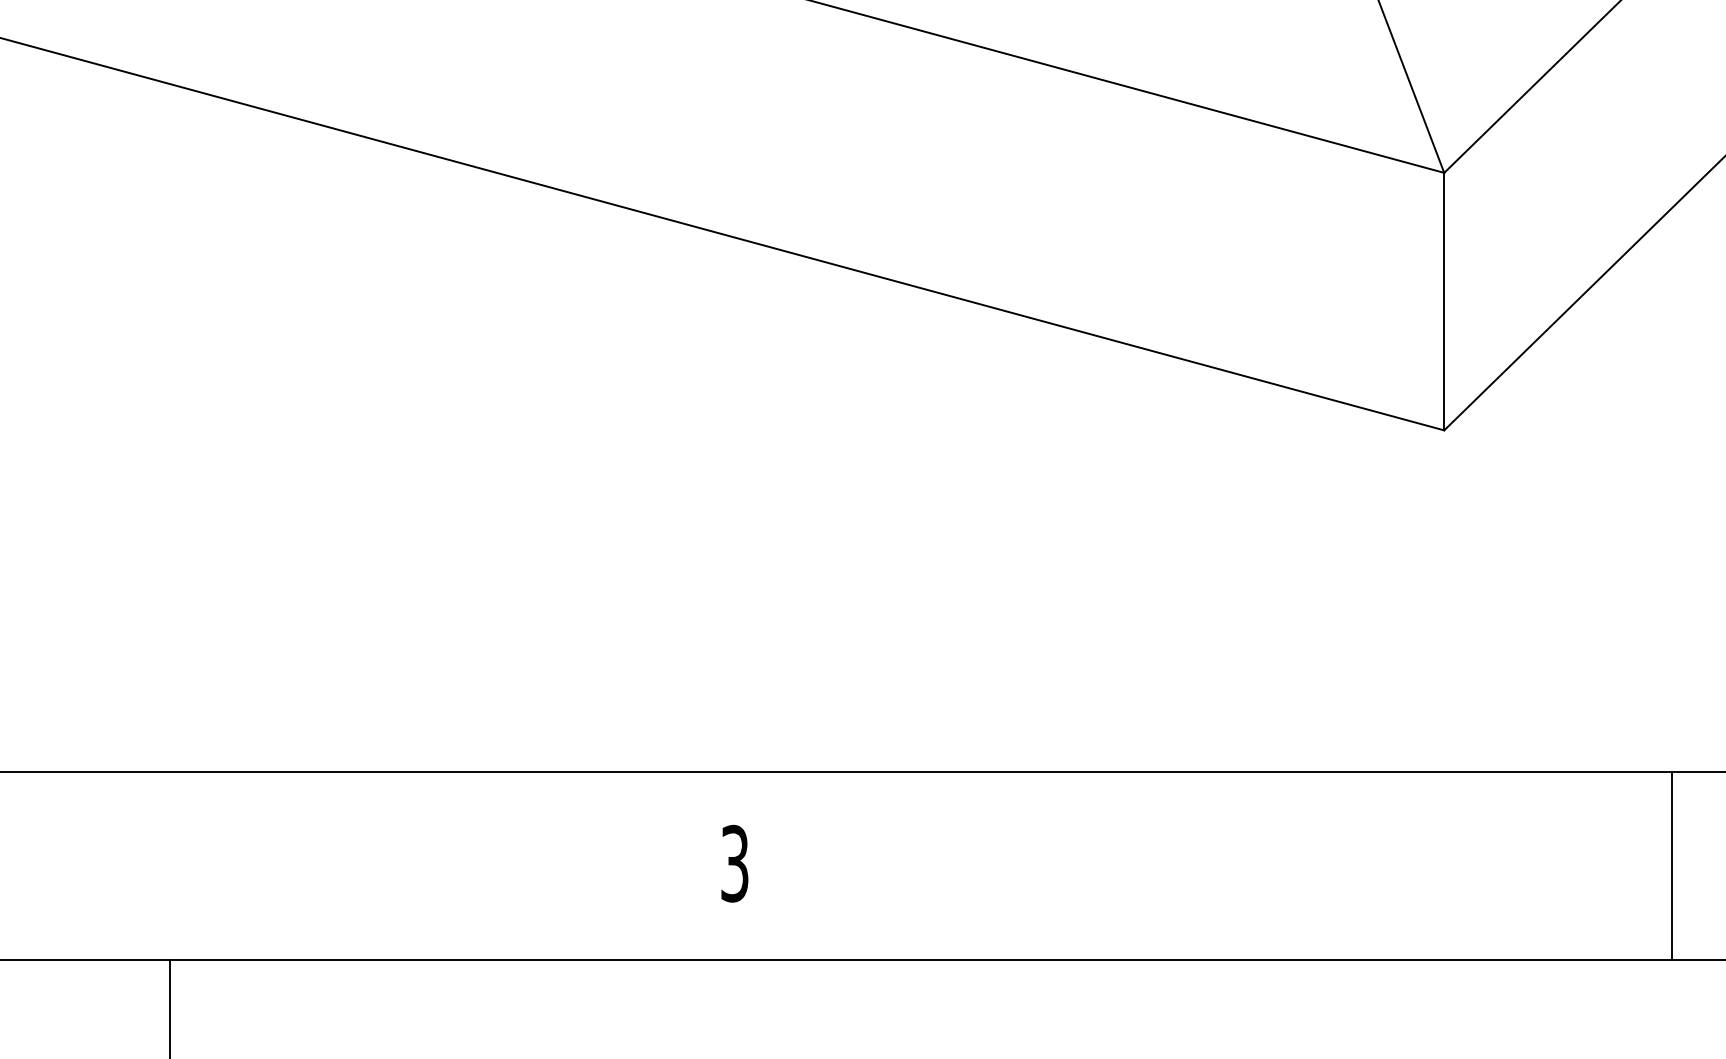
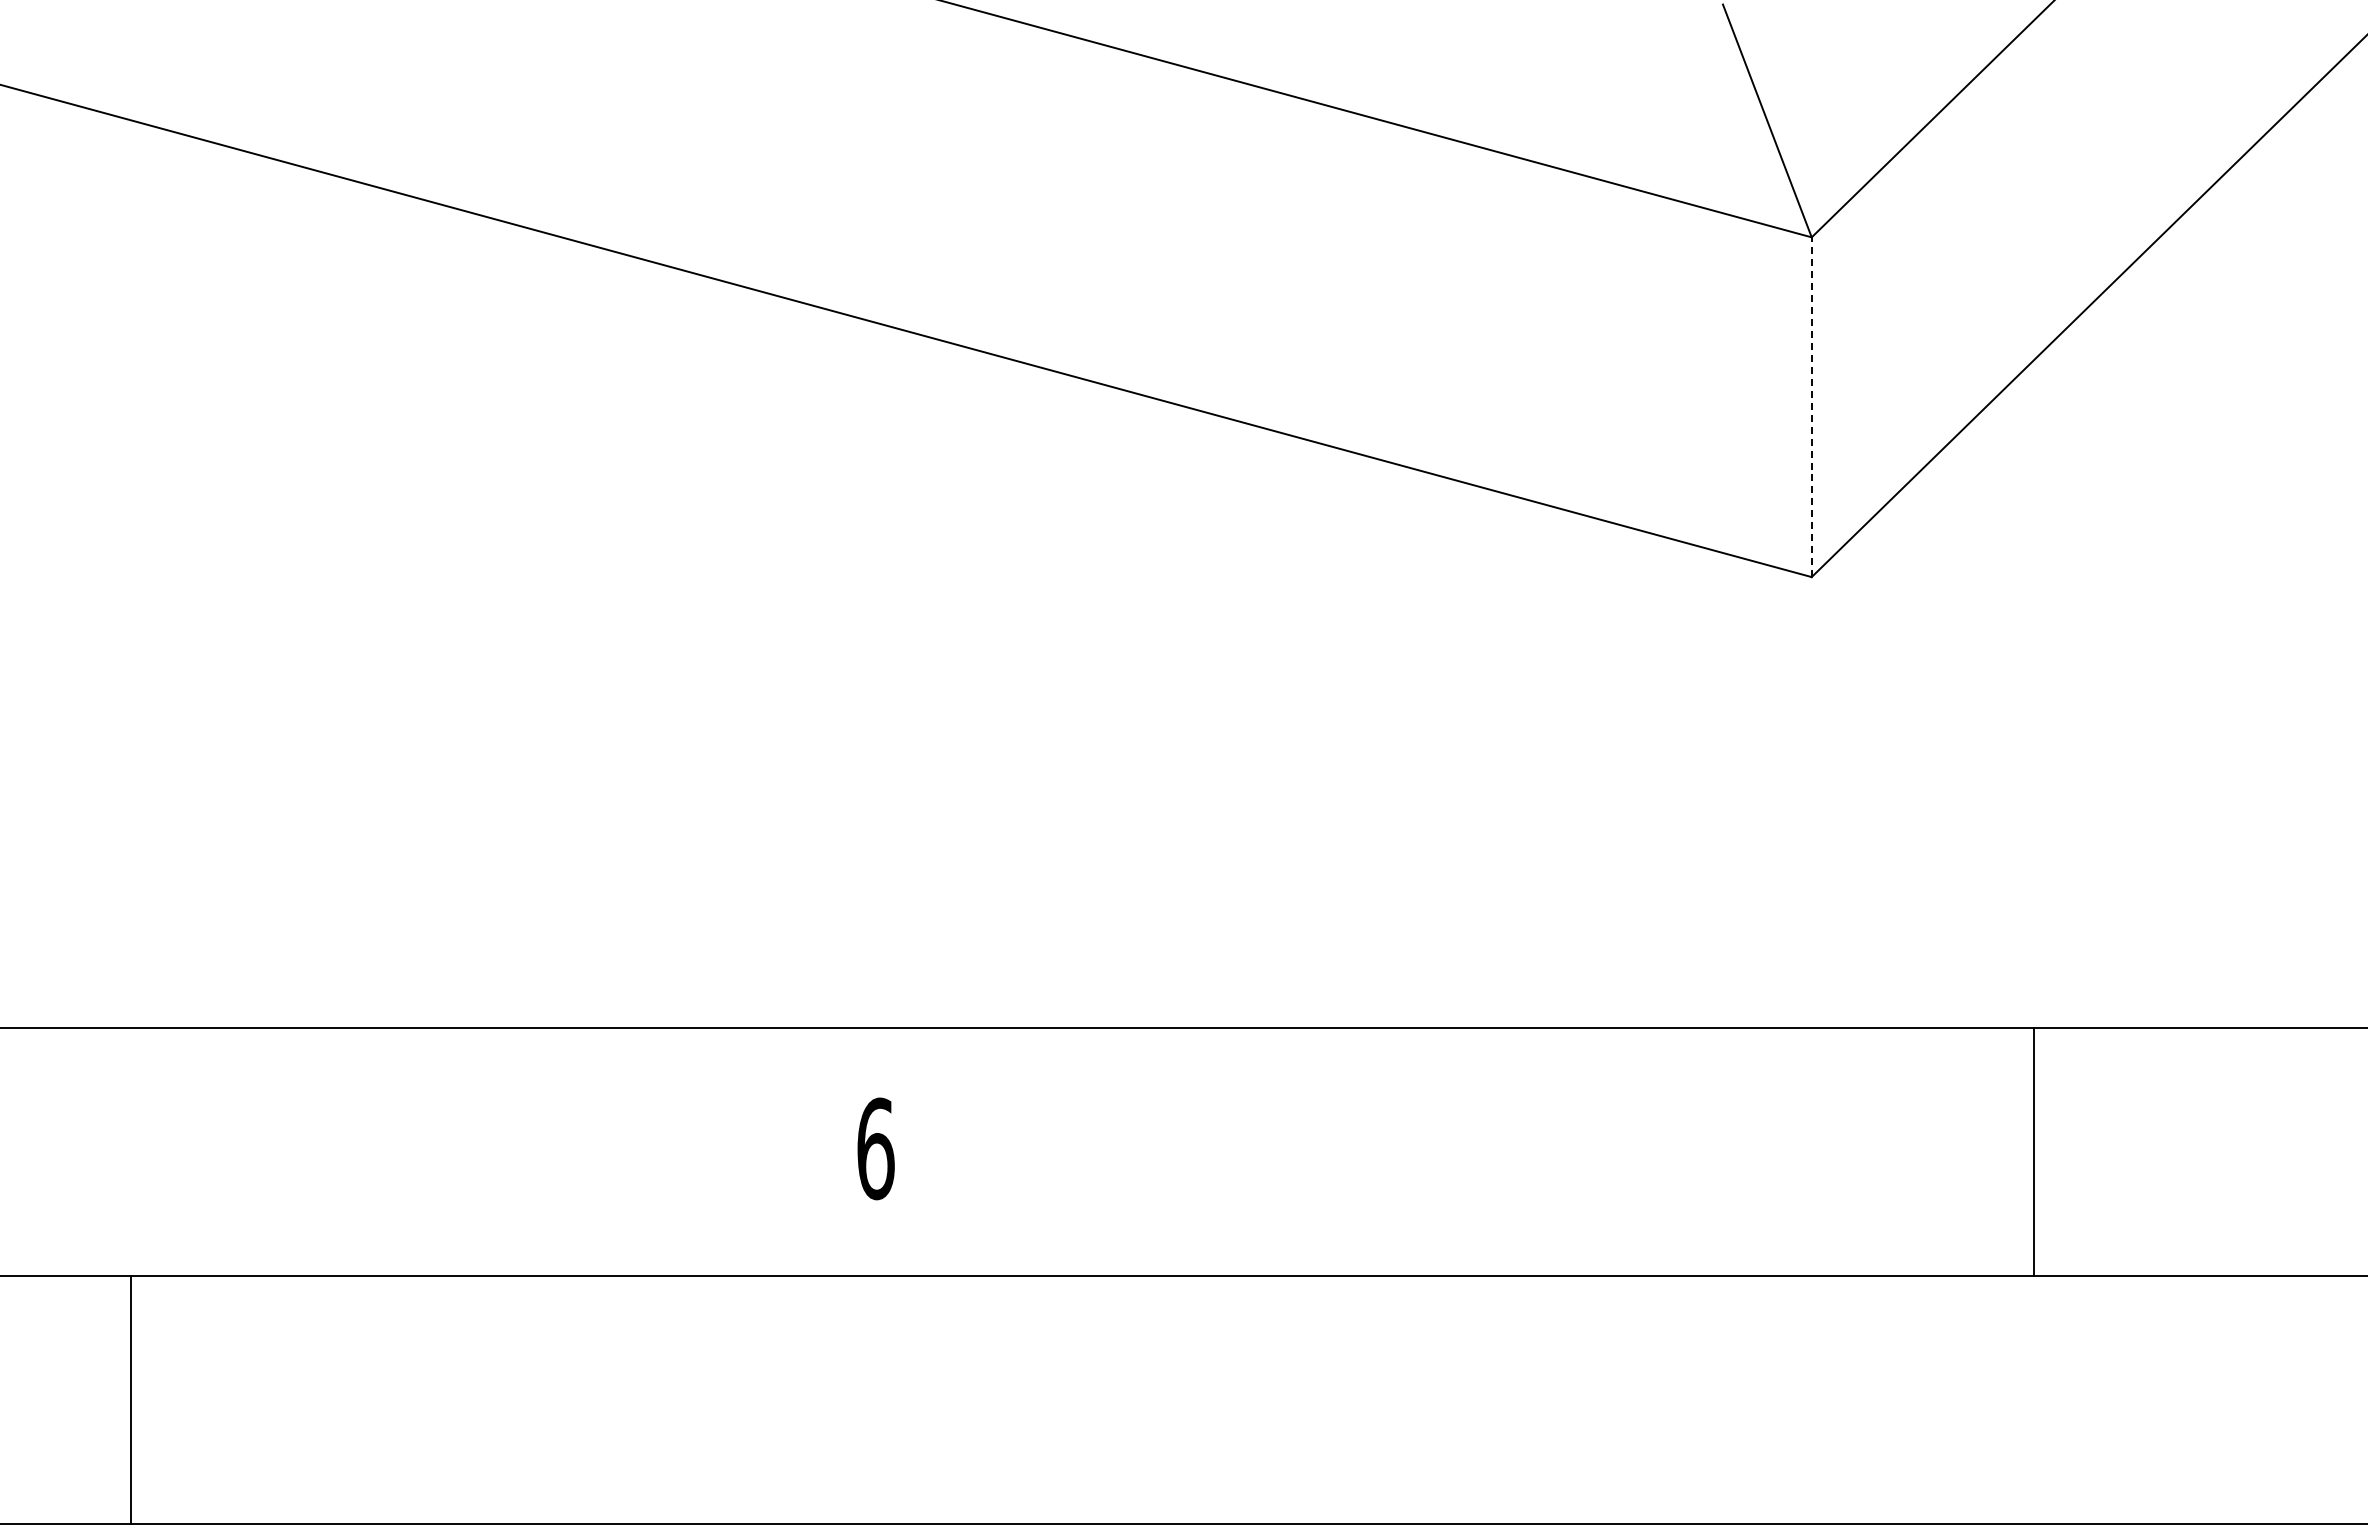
line: (1444, 301) -> (1811, 407), solid -> dashed
text: (734, 863) -> (875, 1148), 3 -> 6
line: (1672, 865) -> (2034, 1151), moved

